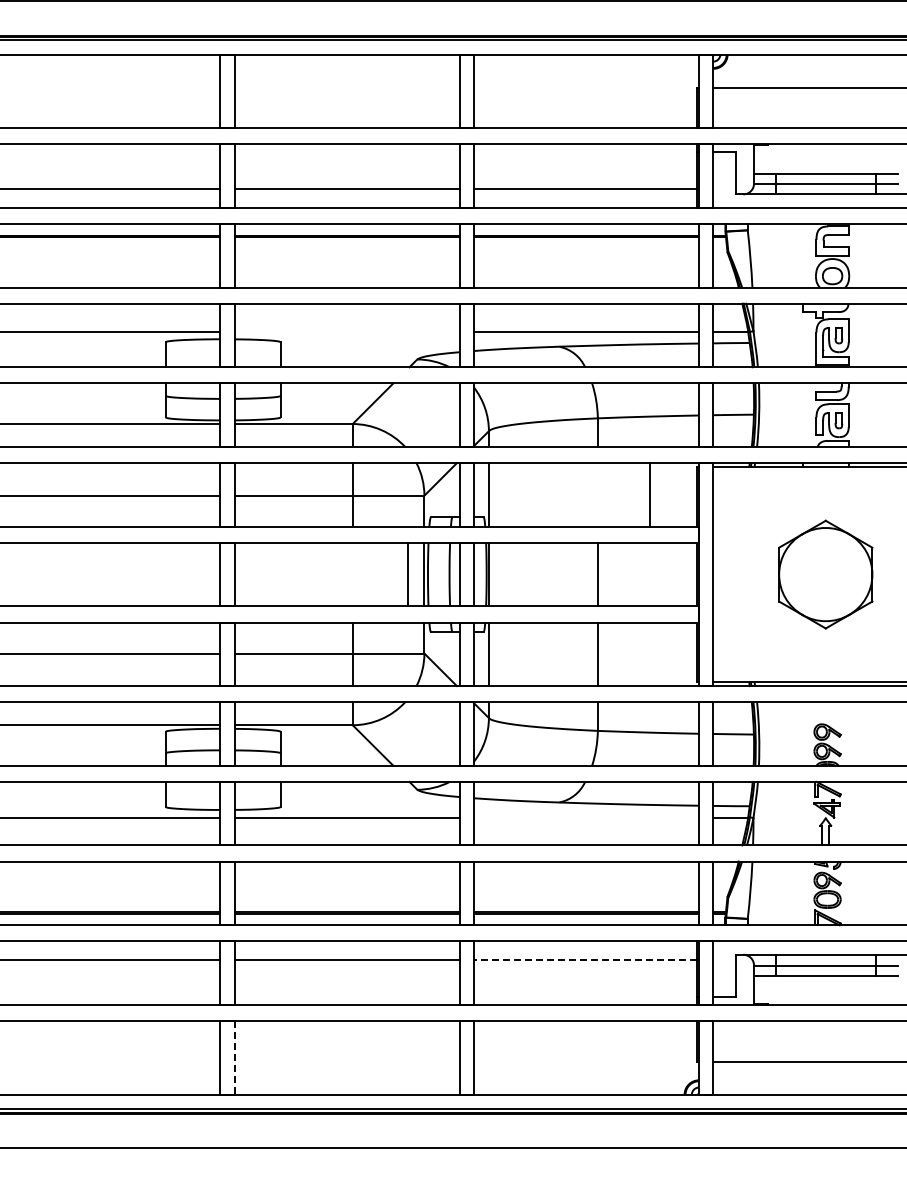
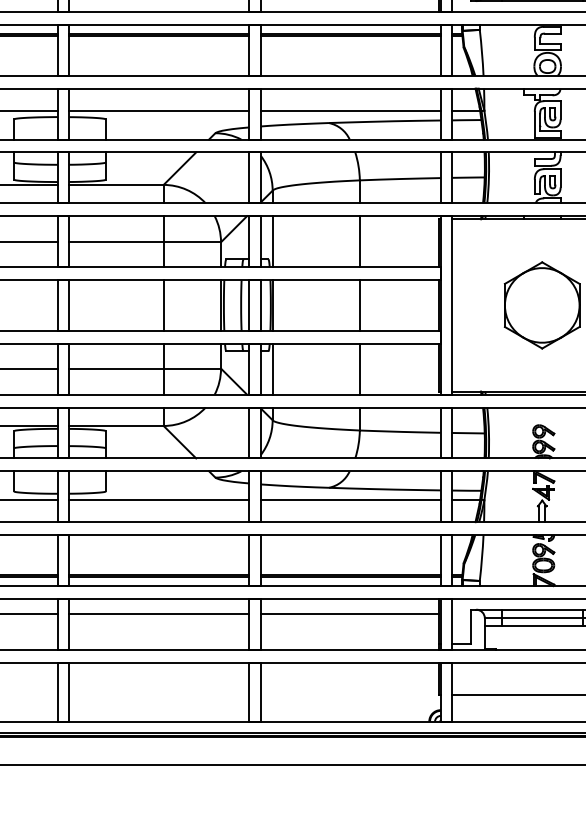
line: (346, 331) -> (158, 110), added
line: (649, 494) -> (359, 241), moved
line: (407, 574) -> (163, 305), moved
line: (586, 817) -> (350, 499), added
line: (584, 959) -> (349, 613), dashed -> solid
line: (234, 1057) -> (69, 691), dashed -> solid

